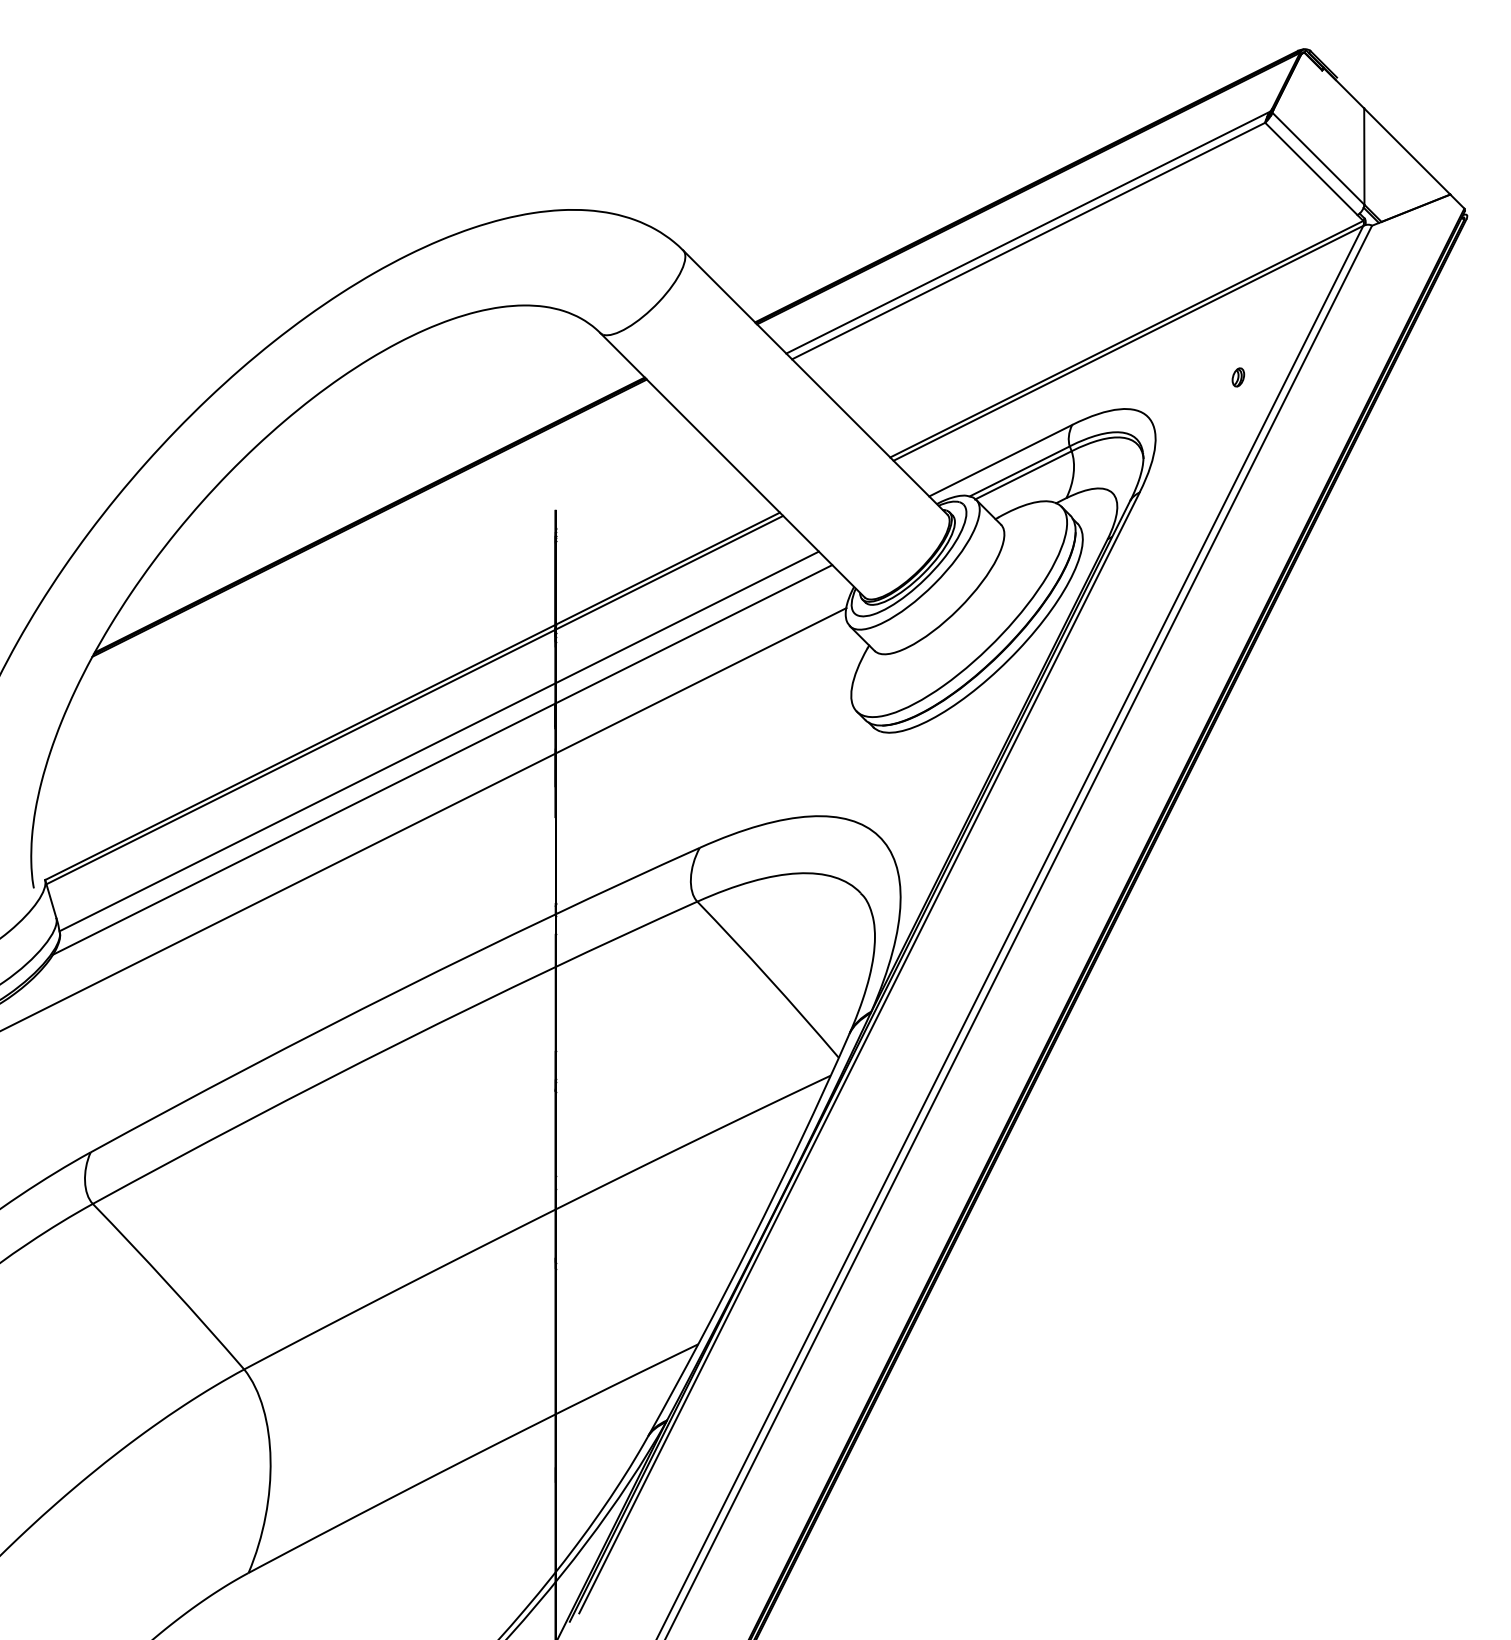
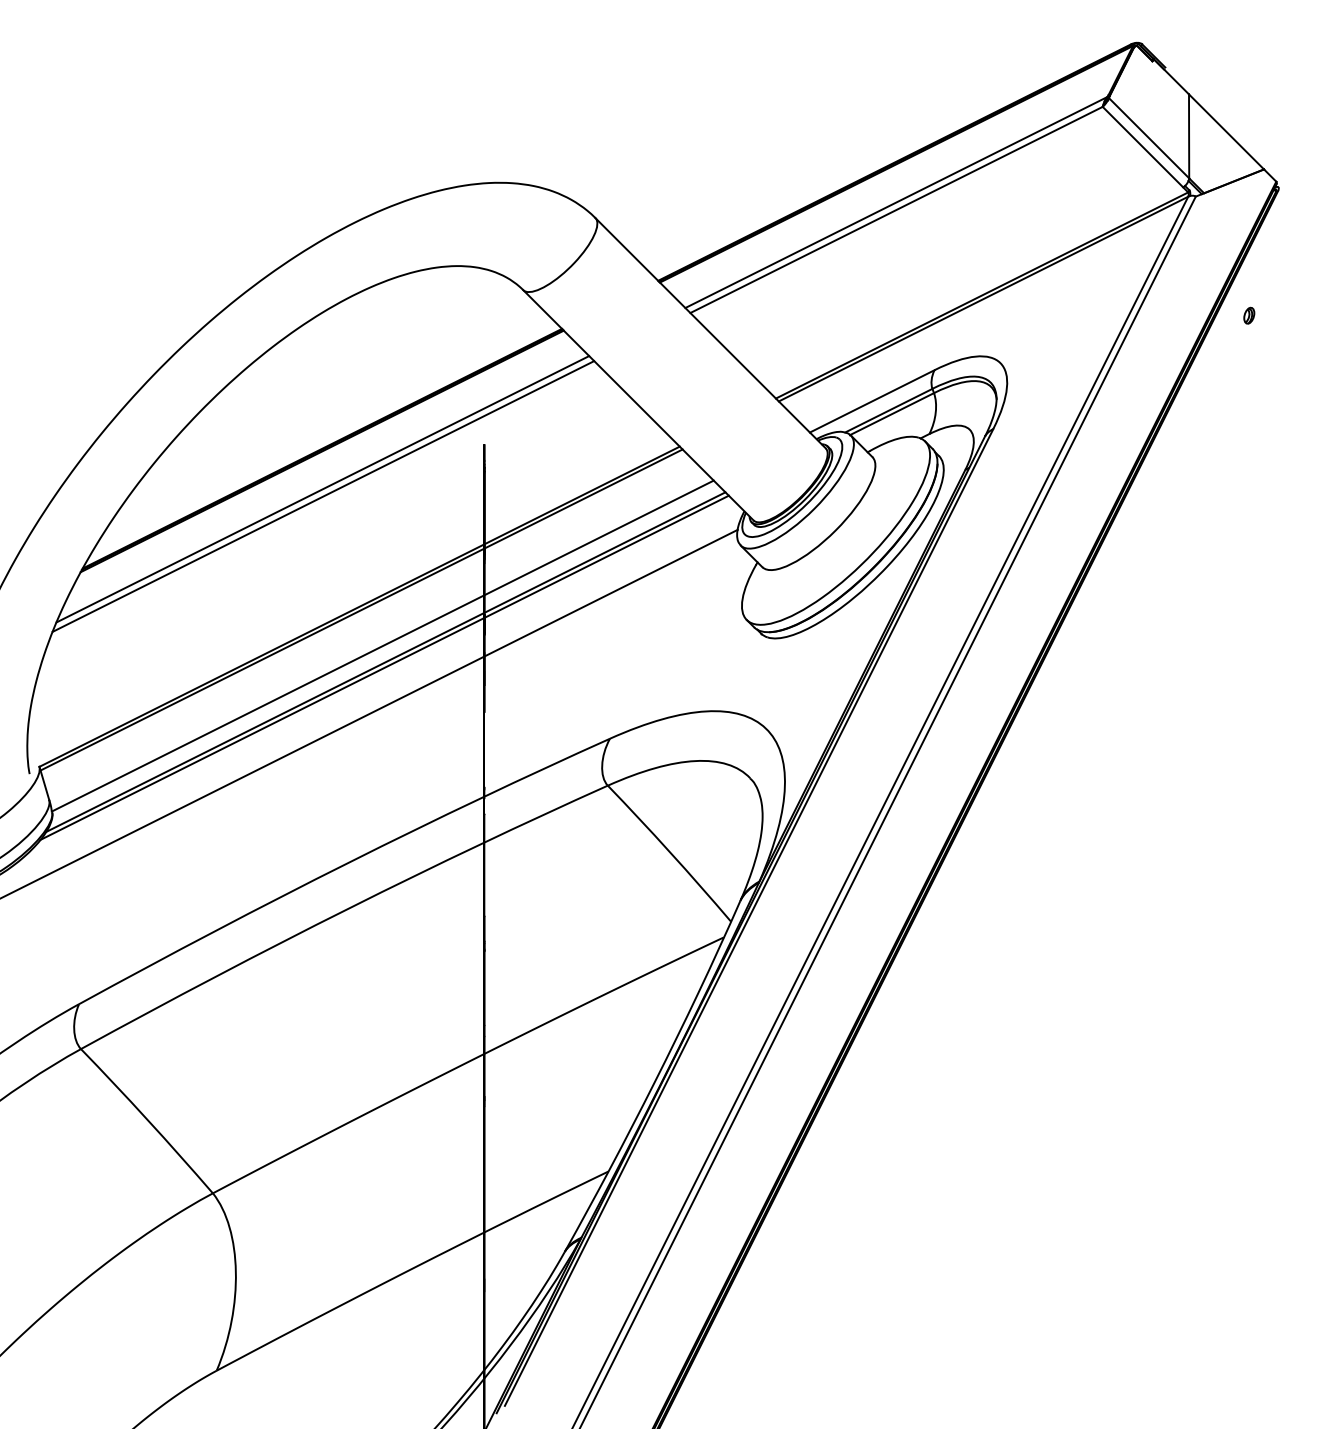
part: (1238, 377) -> (1249, 315), moved
line: (369, 561) -> (322, 489), added
line: (370, 569) -> (322, 496), added
line: (441, 765) -> (384, 667), added

